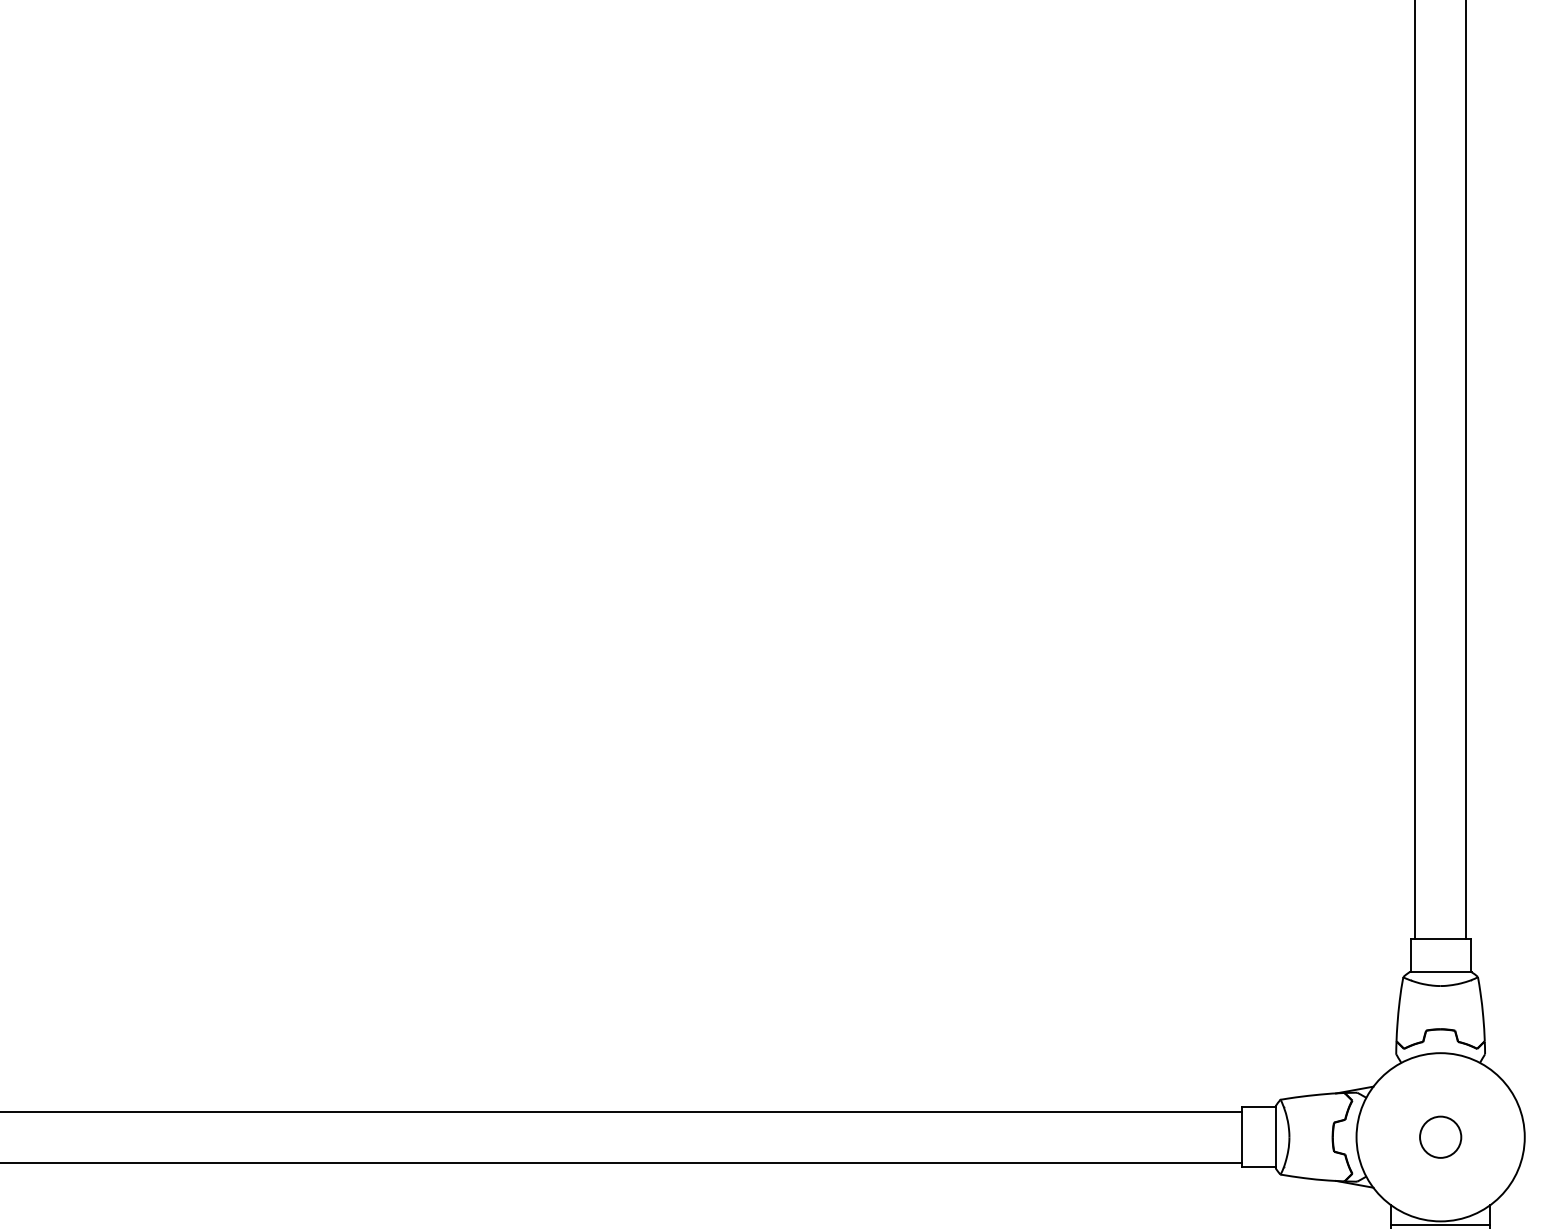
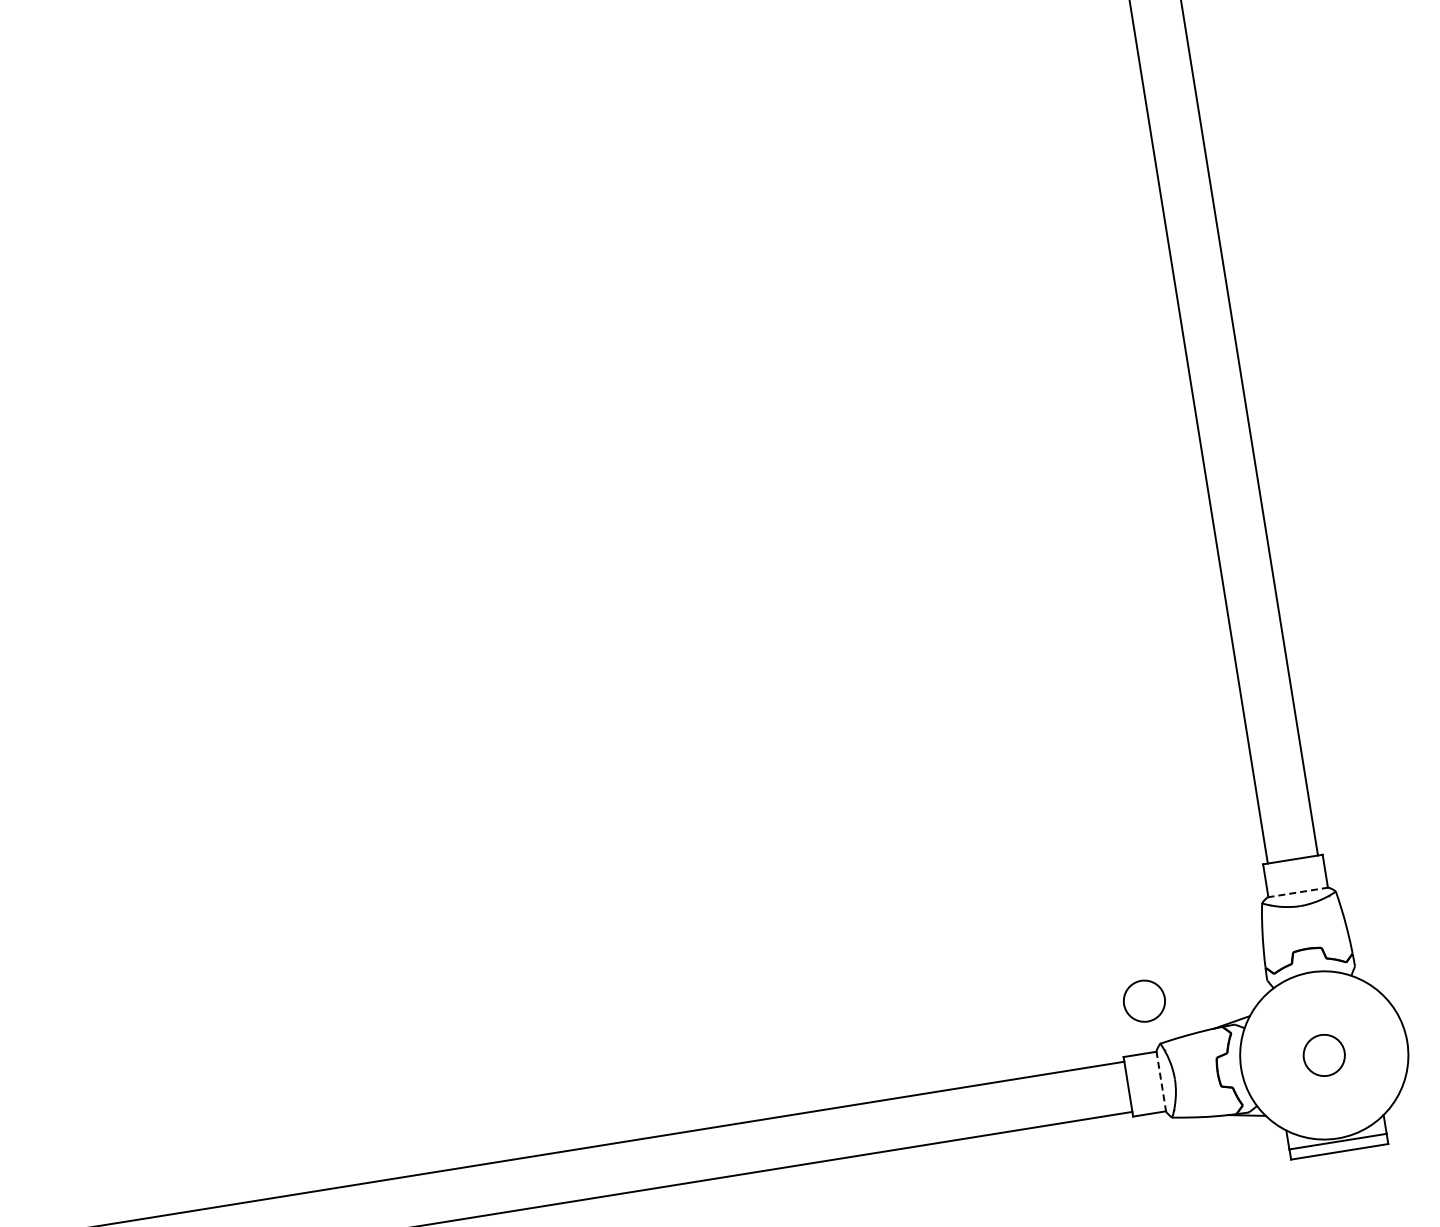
line: (1440, 972) -> (1298, 892), solid -> dashed
circle: (1271, 1054) -> (1144, 1000), added
line: (1275, 1137) -> (1161, 1081), solid -> dashed

